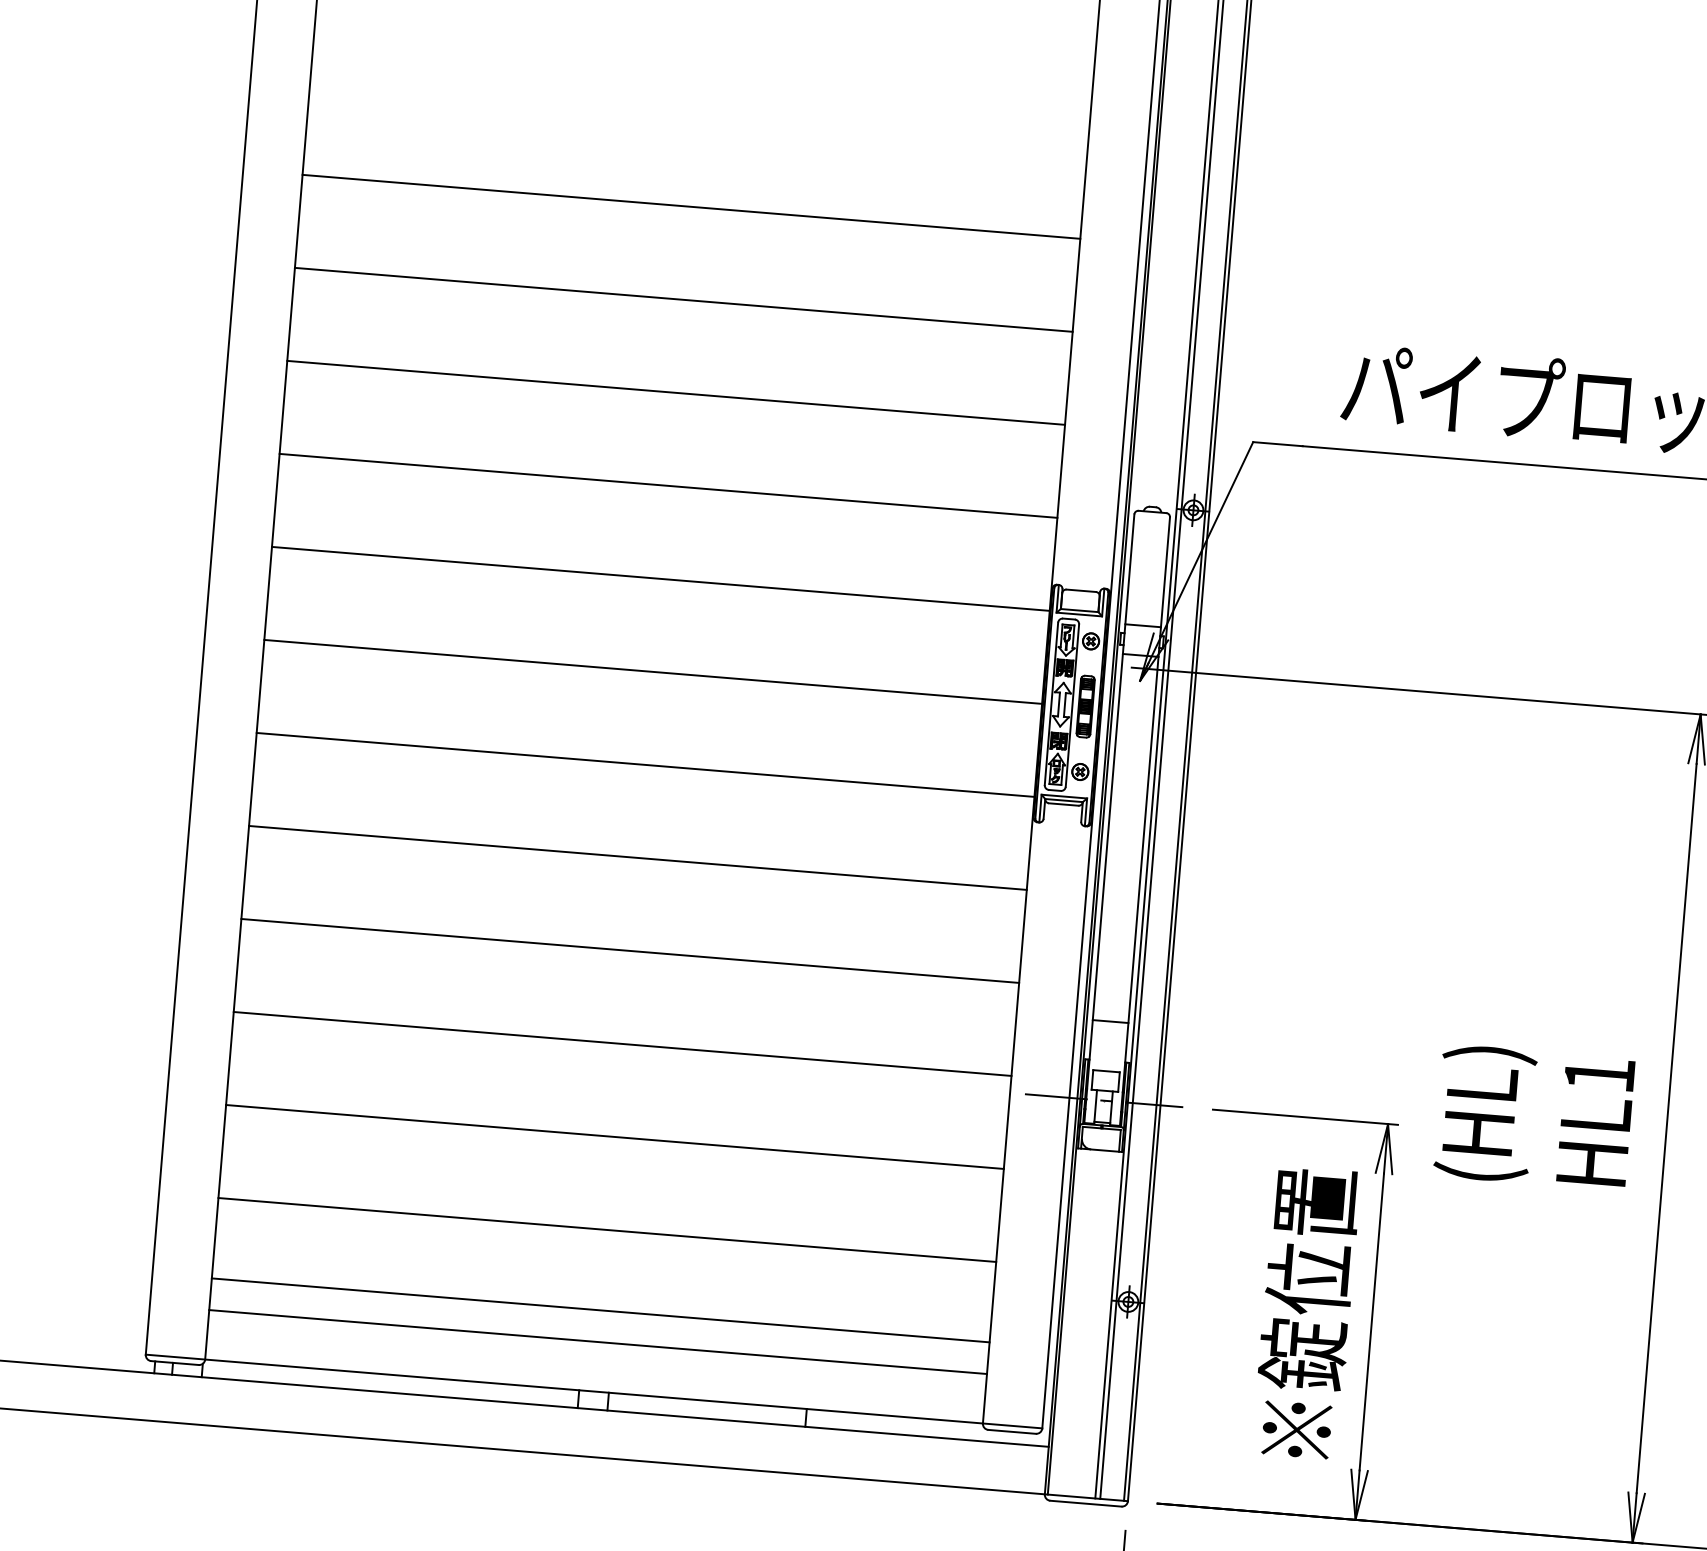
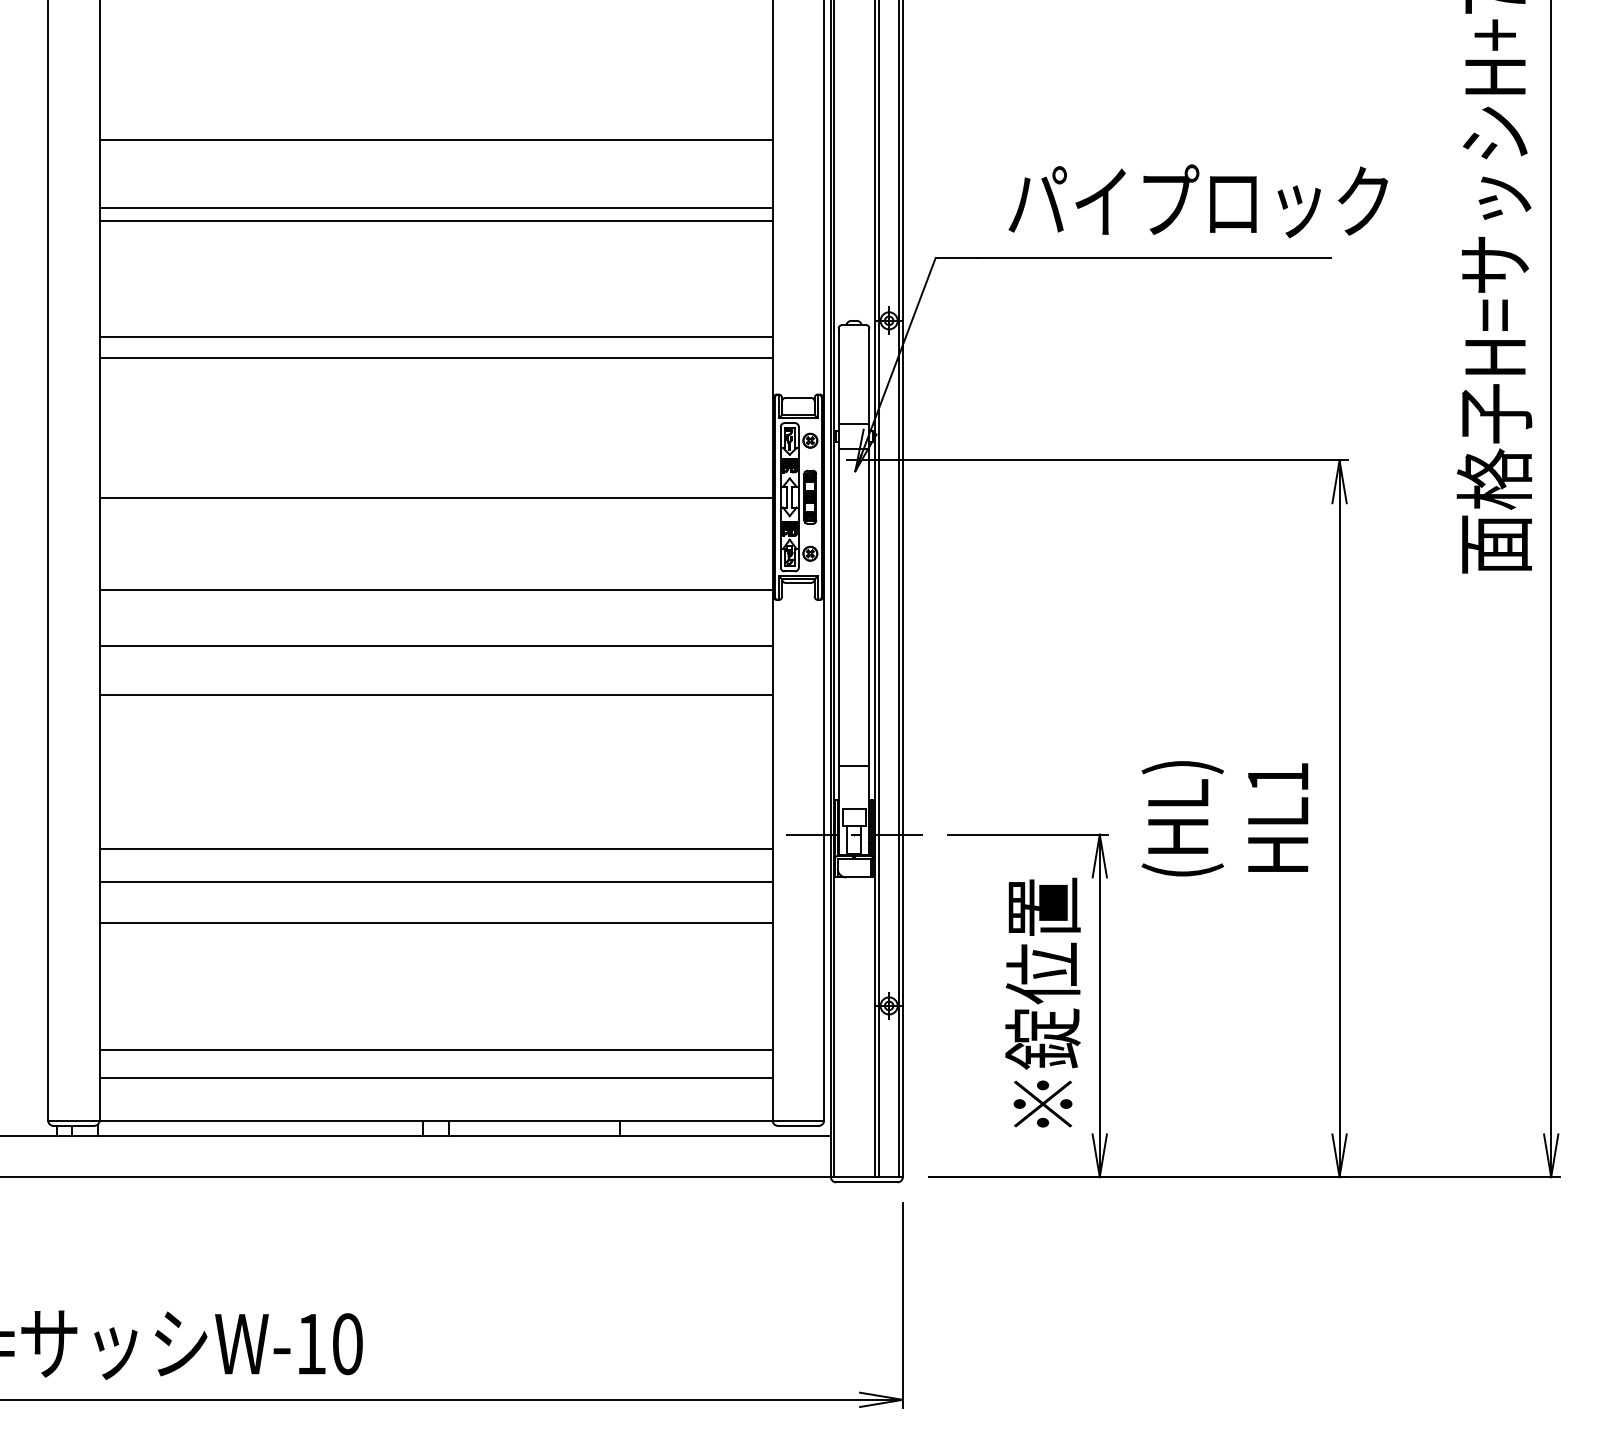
line: (690, 206) -> (435, 140), moved
line: (683, 299) -> (435, 220), moved
line: (675, 392) -> (435, 208), moved
line: (660, 578) -> (435, 358), moved
line: (644, 764) -> (435, 646), moved
line: (637, 857) -> (435, 589), moved
line: (629, 950) -> (435, 695), moved
line: (621, 1043) -> (435, 881), moved
line: (614, 1137) -> (435, 849), moved
line: (606, 1229) -> (435, 922), moved

